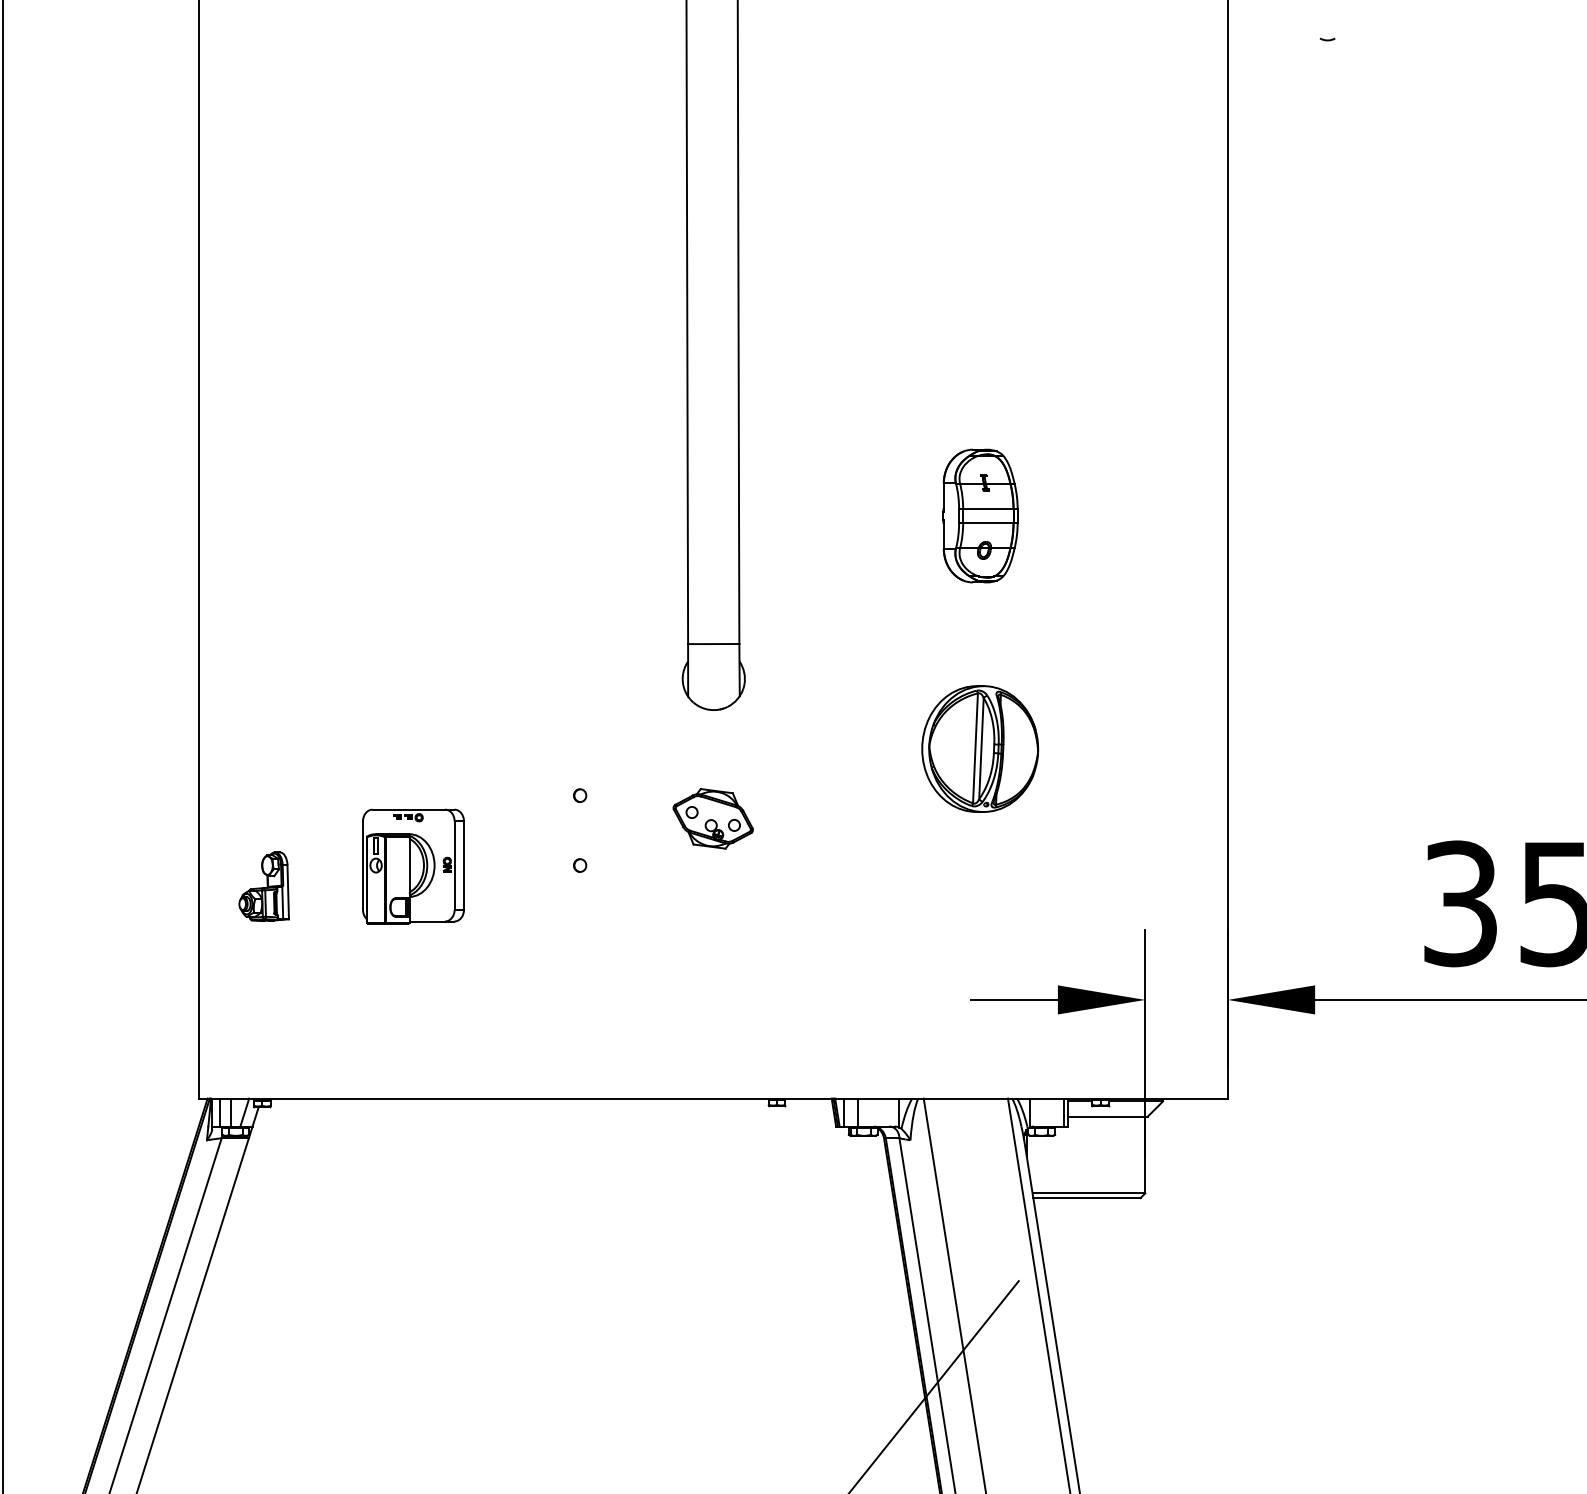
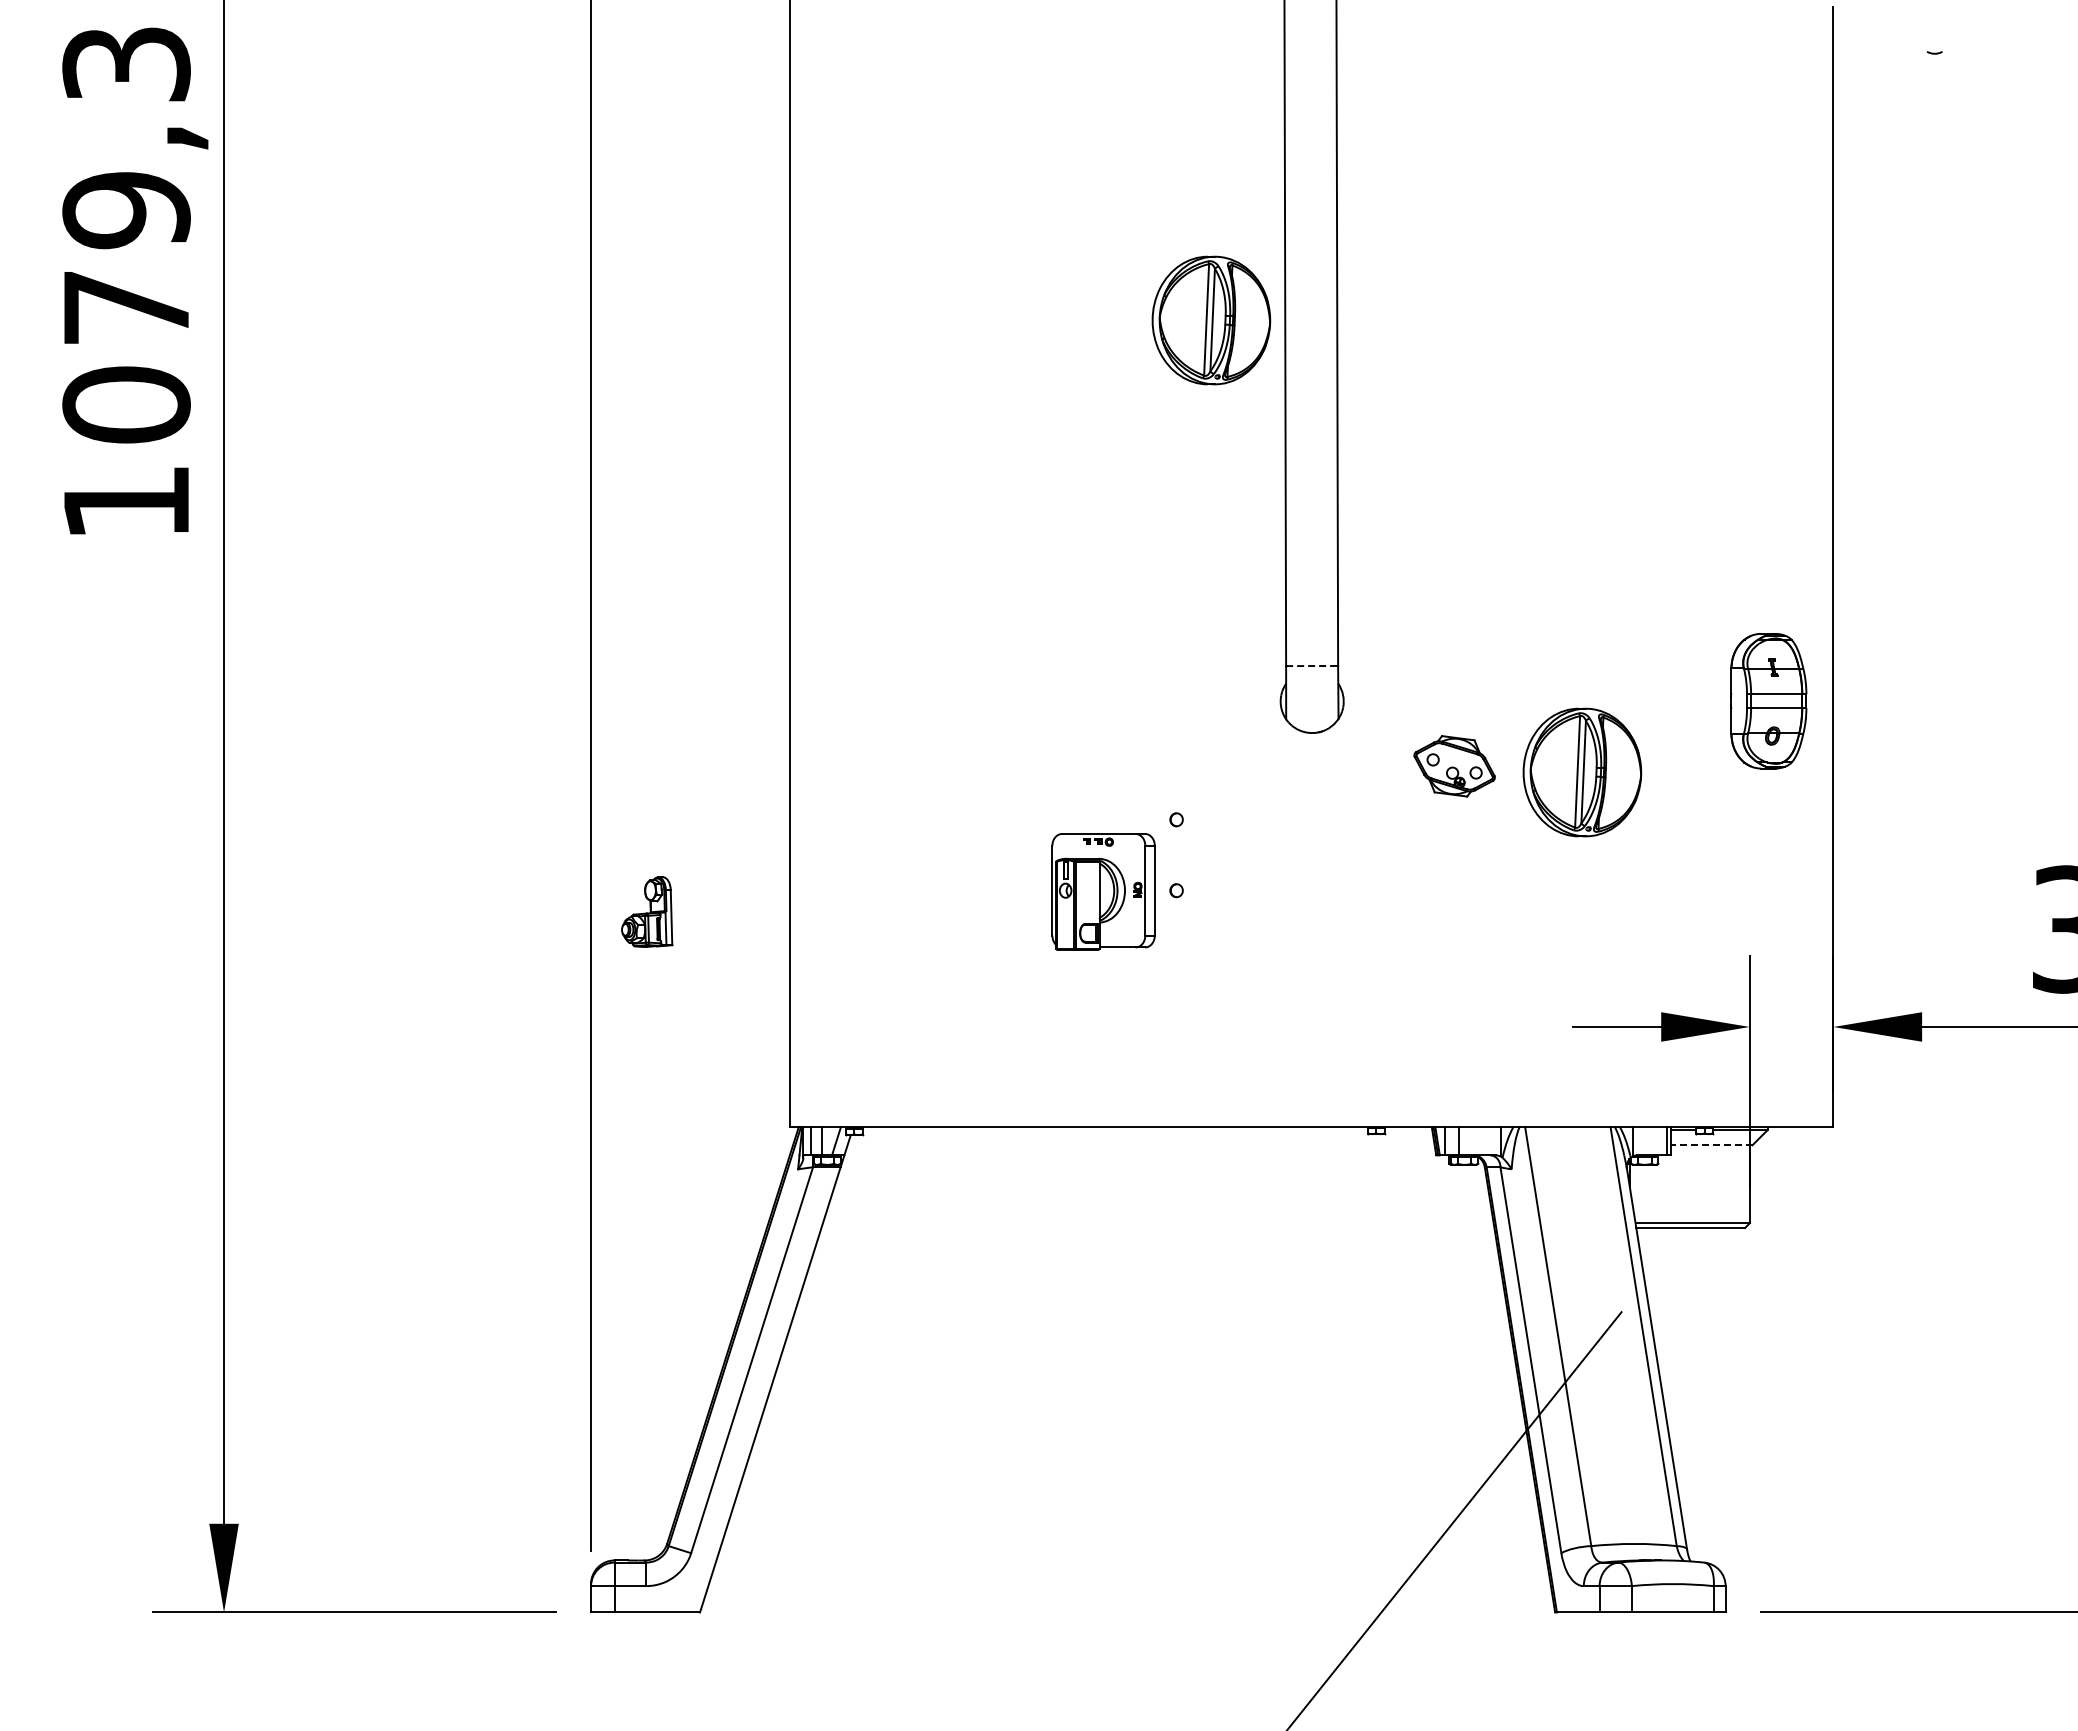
part: (614, 303) -> (1211, 320), added
part: (980, 516) -> (1768, 701), moved
line: (714, 644) -> (1312, 666), solid -> dashed
part: (713, 819) -> (1454, 766), moved
part: (413, 866) -> (1103, 891), moved
part: (264, 886) -> (647, 911), moved
line: (1107, 1116) -> (1711, 1145), solid -> dashed

